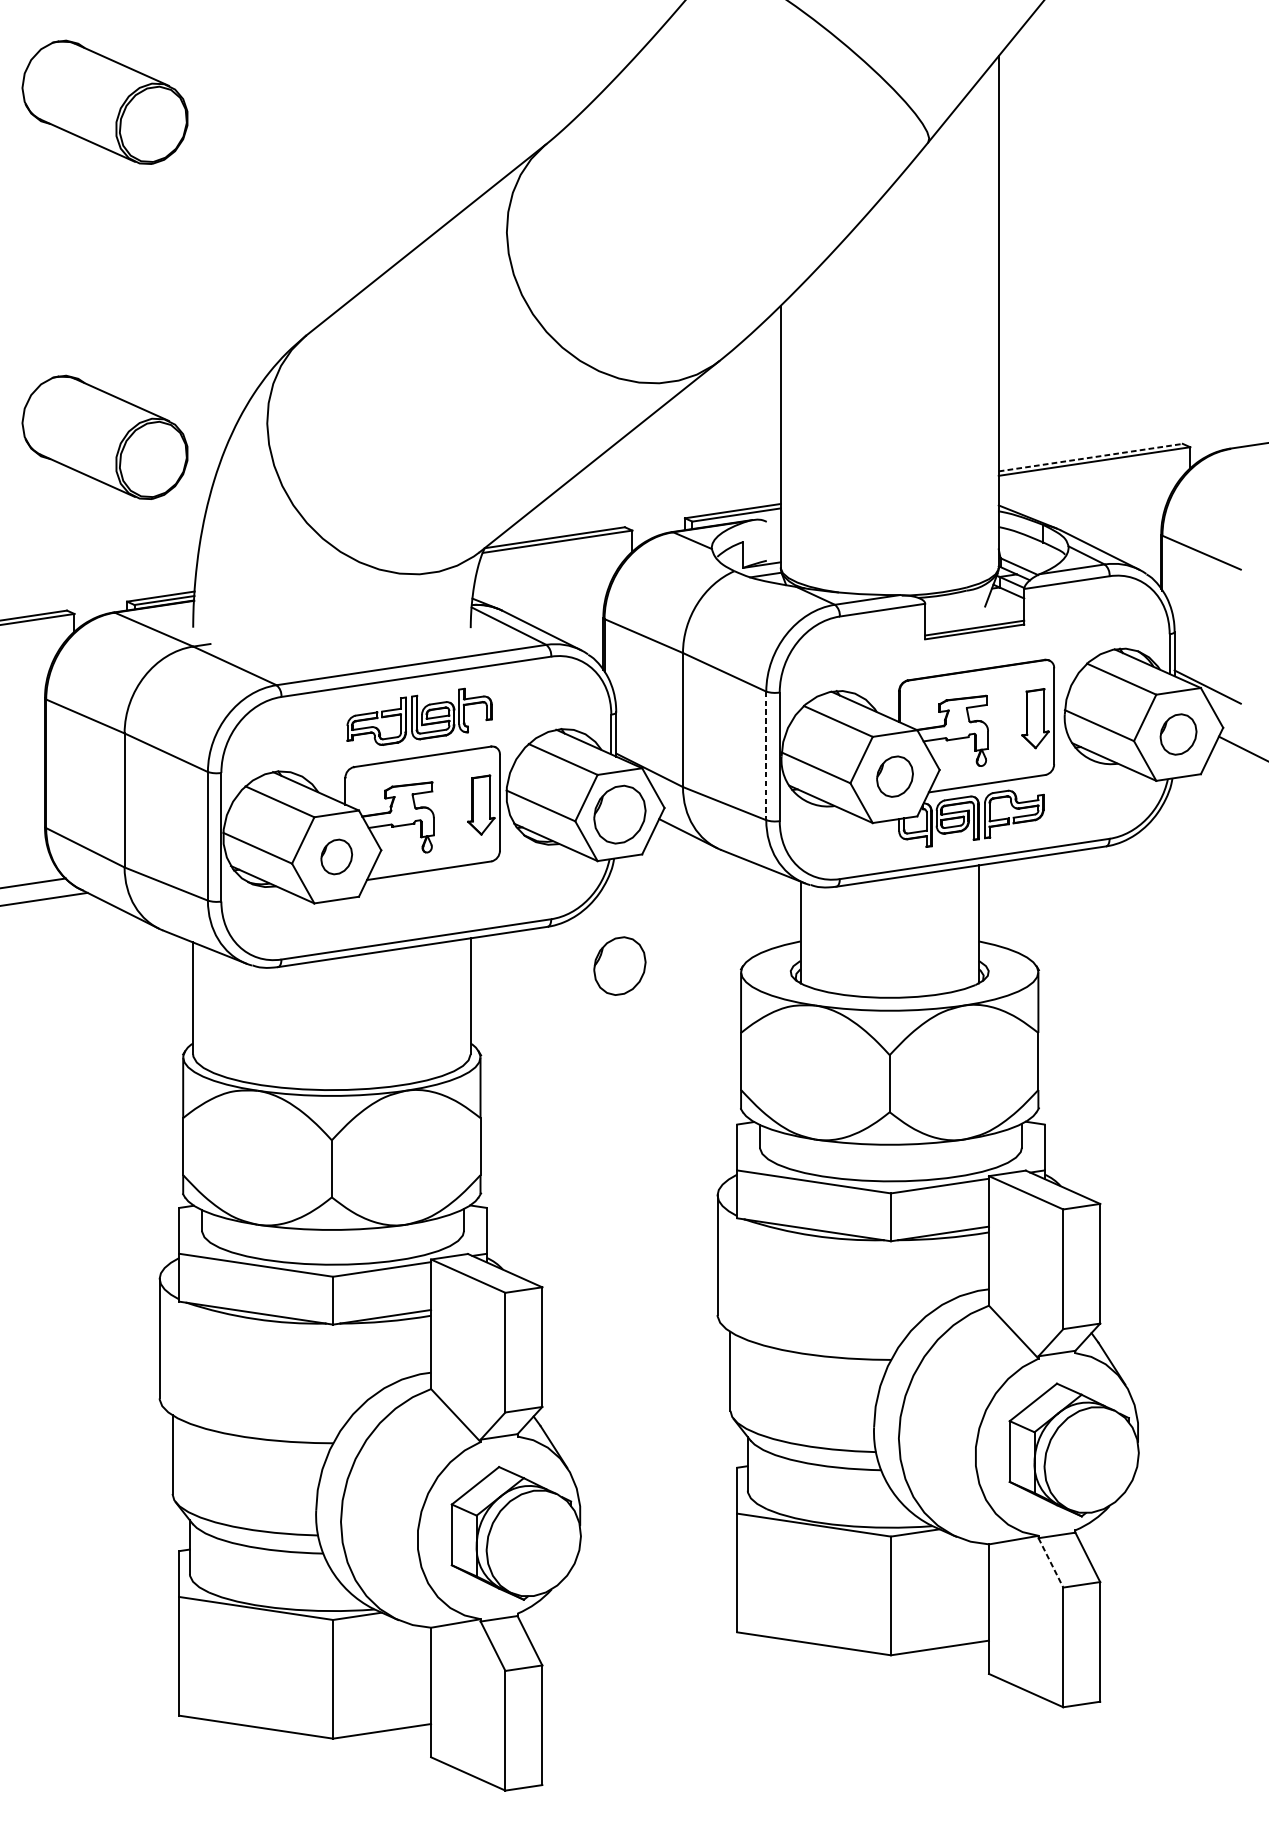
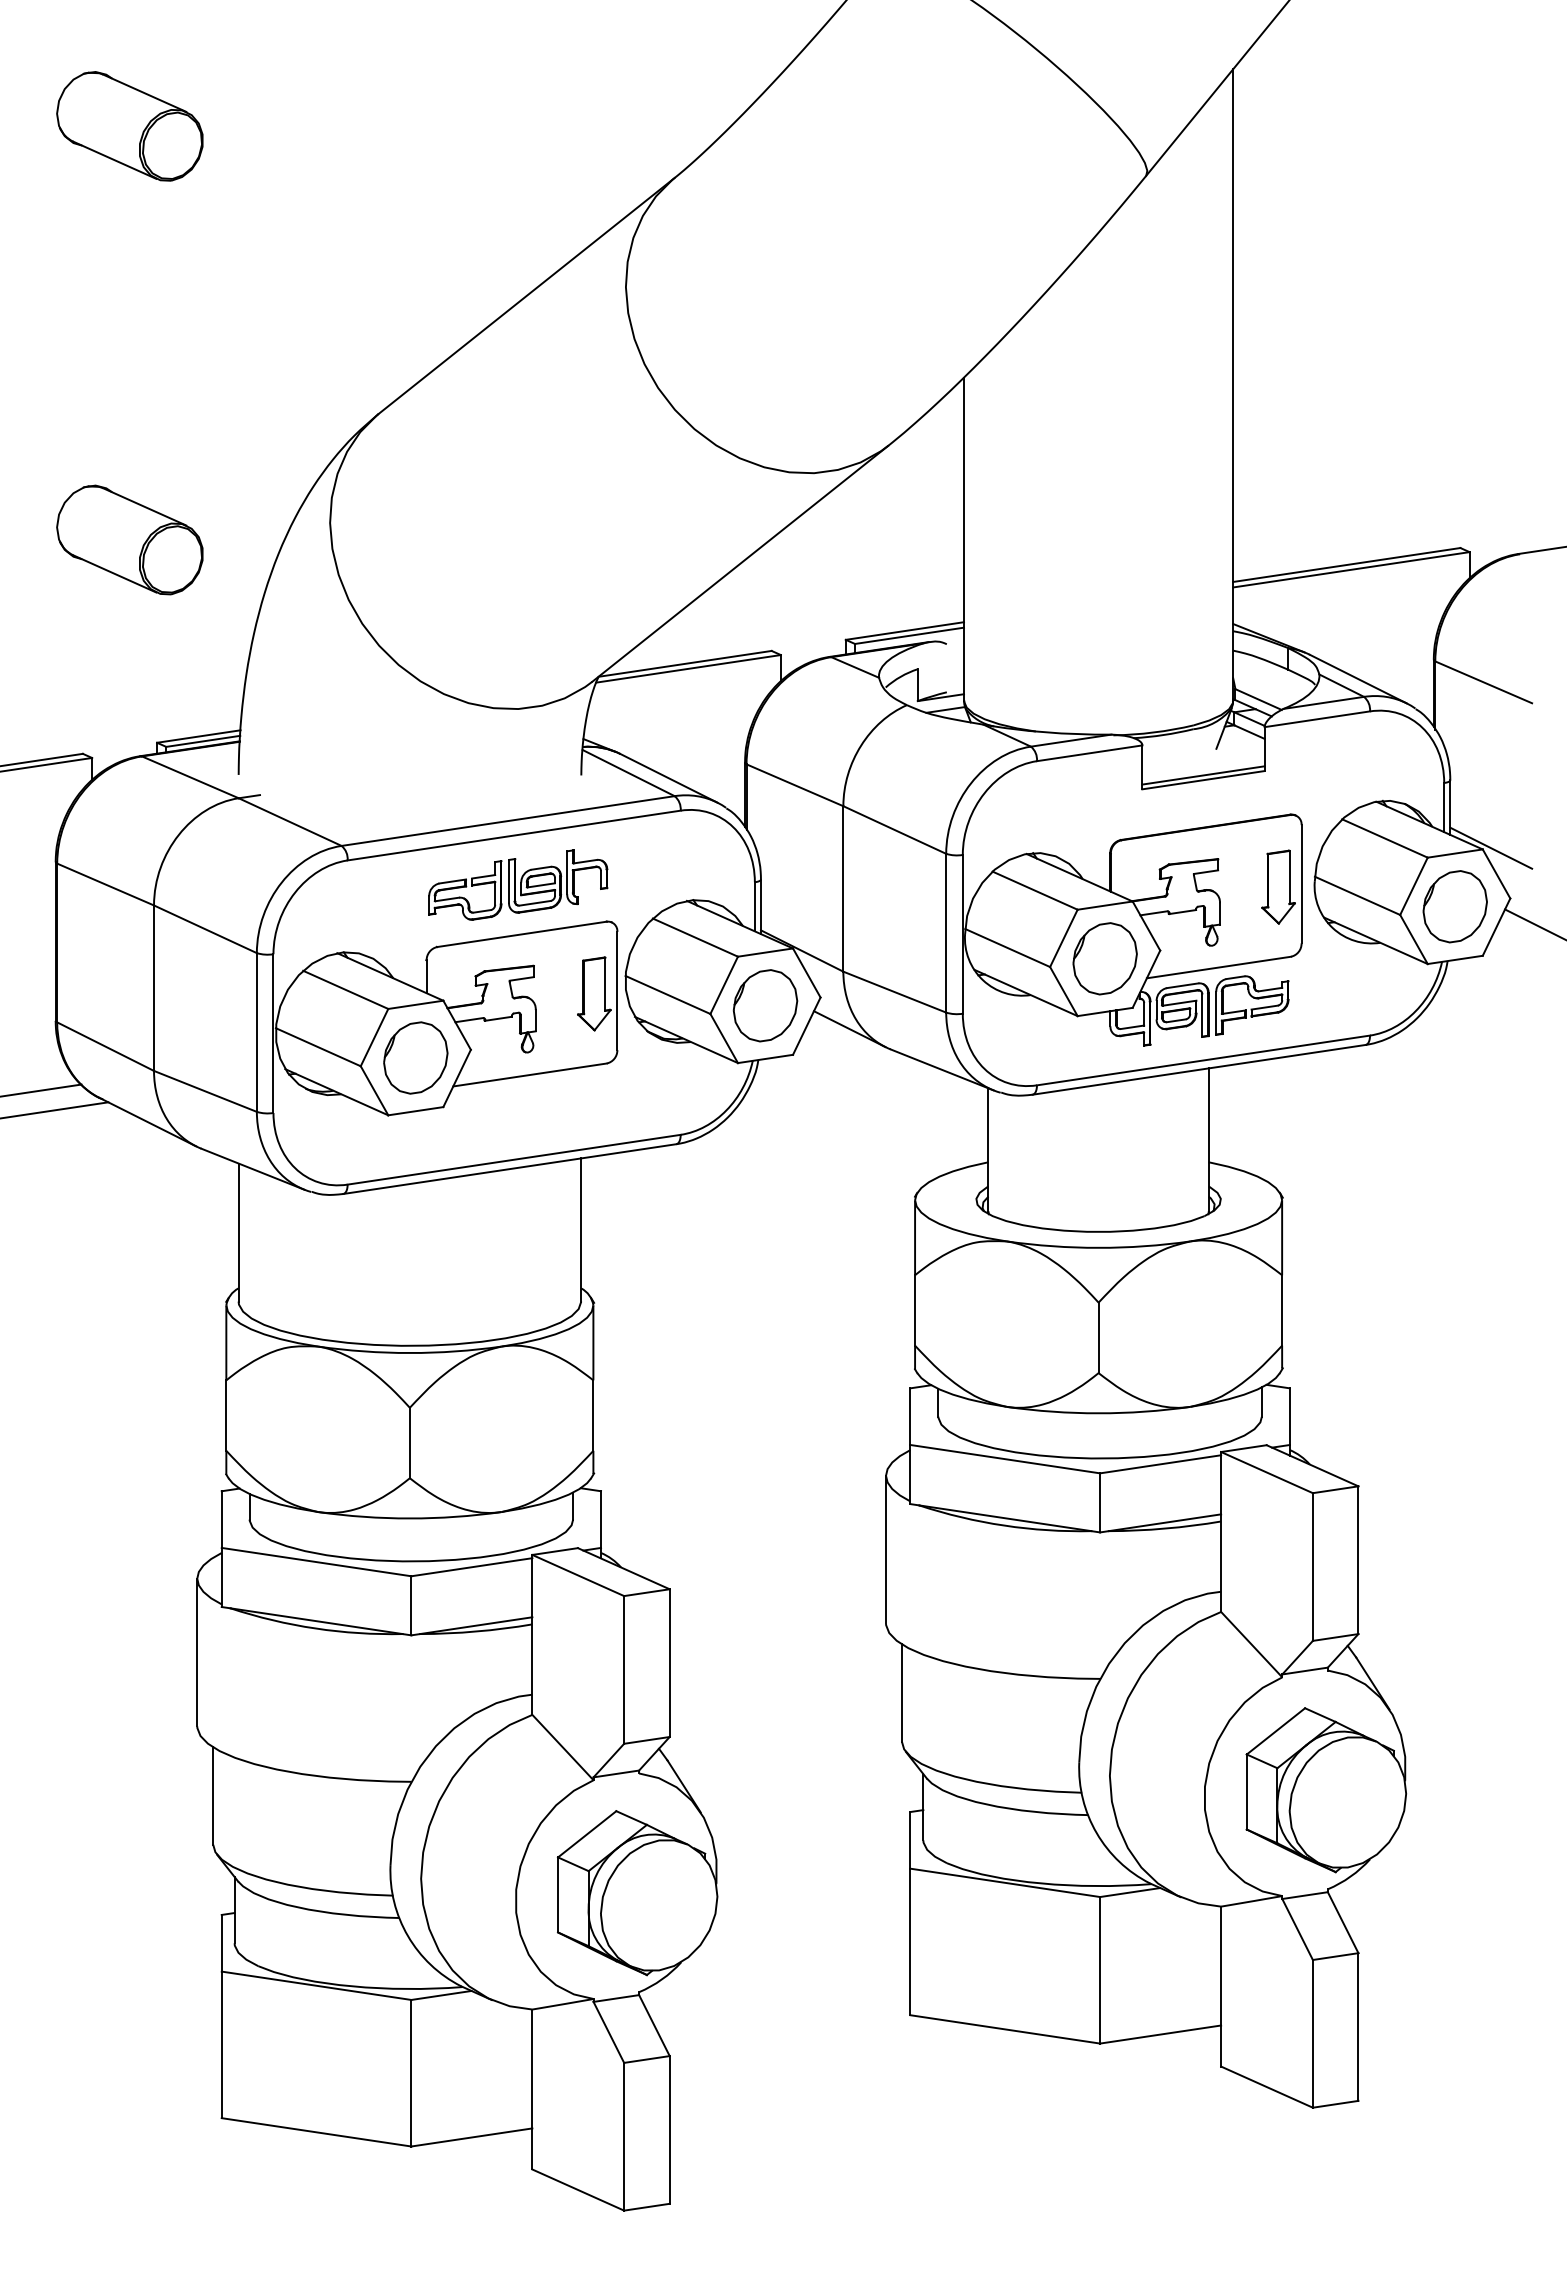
part: (104, 102) -> (129, 126), size x0.71
part: (104, 437) -> (129, 539), size x0.71
line: (1090, 458) -> (1346, 565), dashed -> solid
part: (1178, 734) -> (1454, 906), size x1.43
line: (766, 756) -> (946, 933), dashed -> solid
part: (894, 776) -> (1104, 958), size x1.43
part: (336, 856) -> (415, 1057), size x1.67
part: (619, 965) -> (765, 1192), removed
line: (1050, 1562) -> (1297, 1929), dashed -> solid

